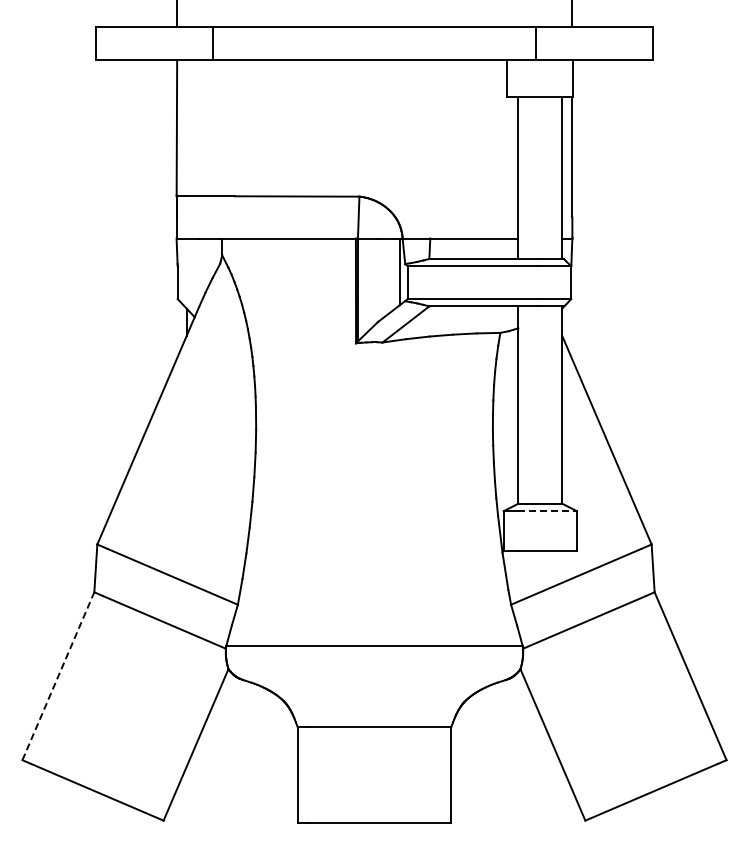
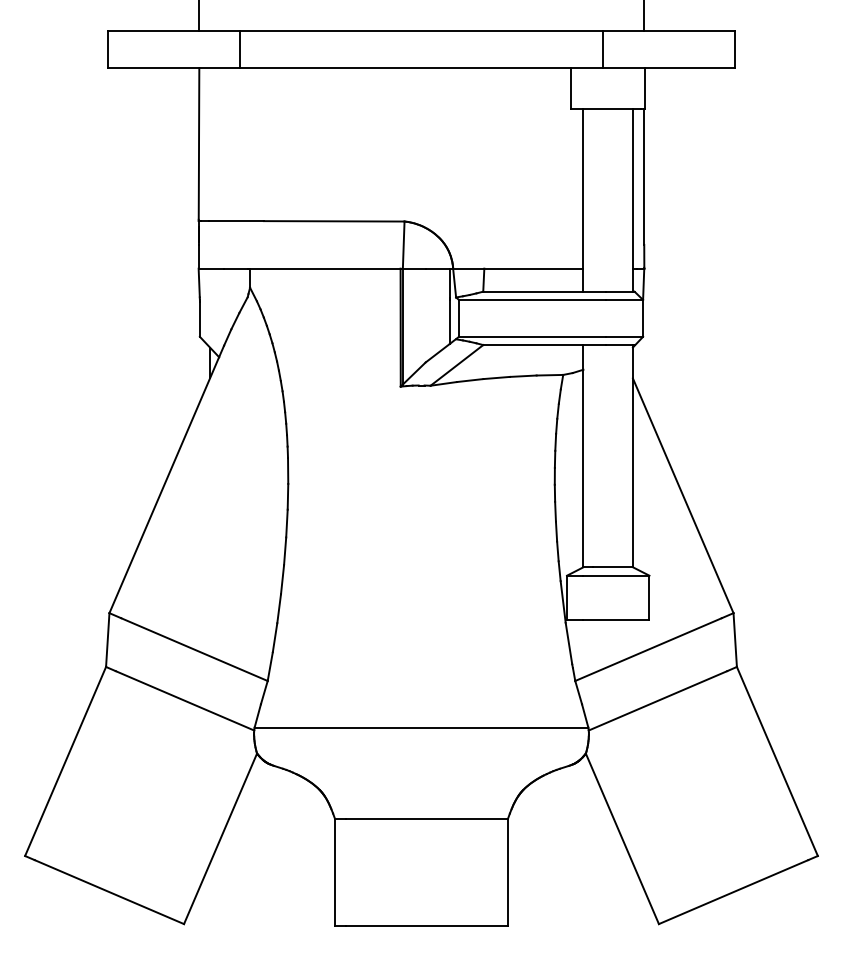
line: (547, 511) -> (616, 576), dashed -> solid
line: (58, 675) -> (65, 760), dashed -> solid

